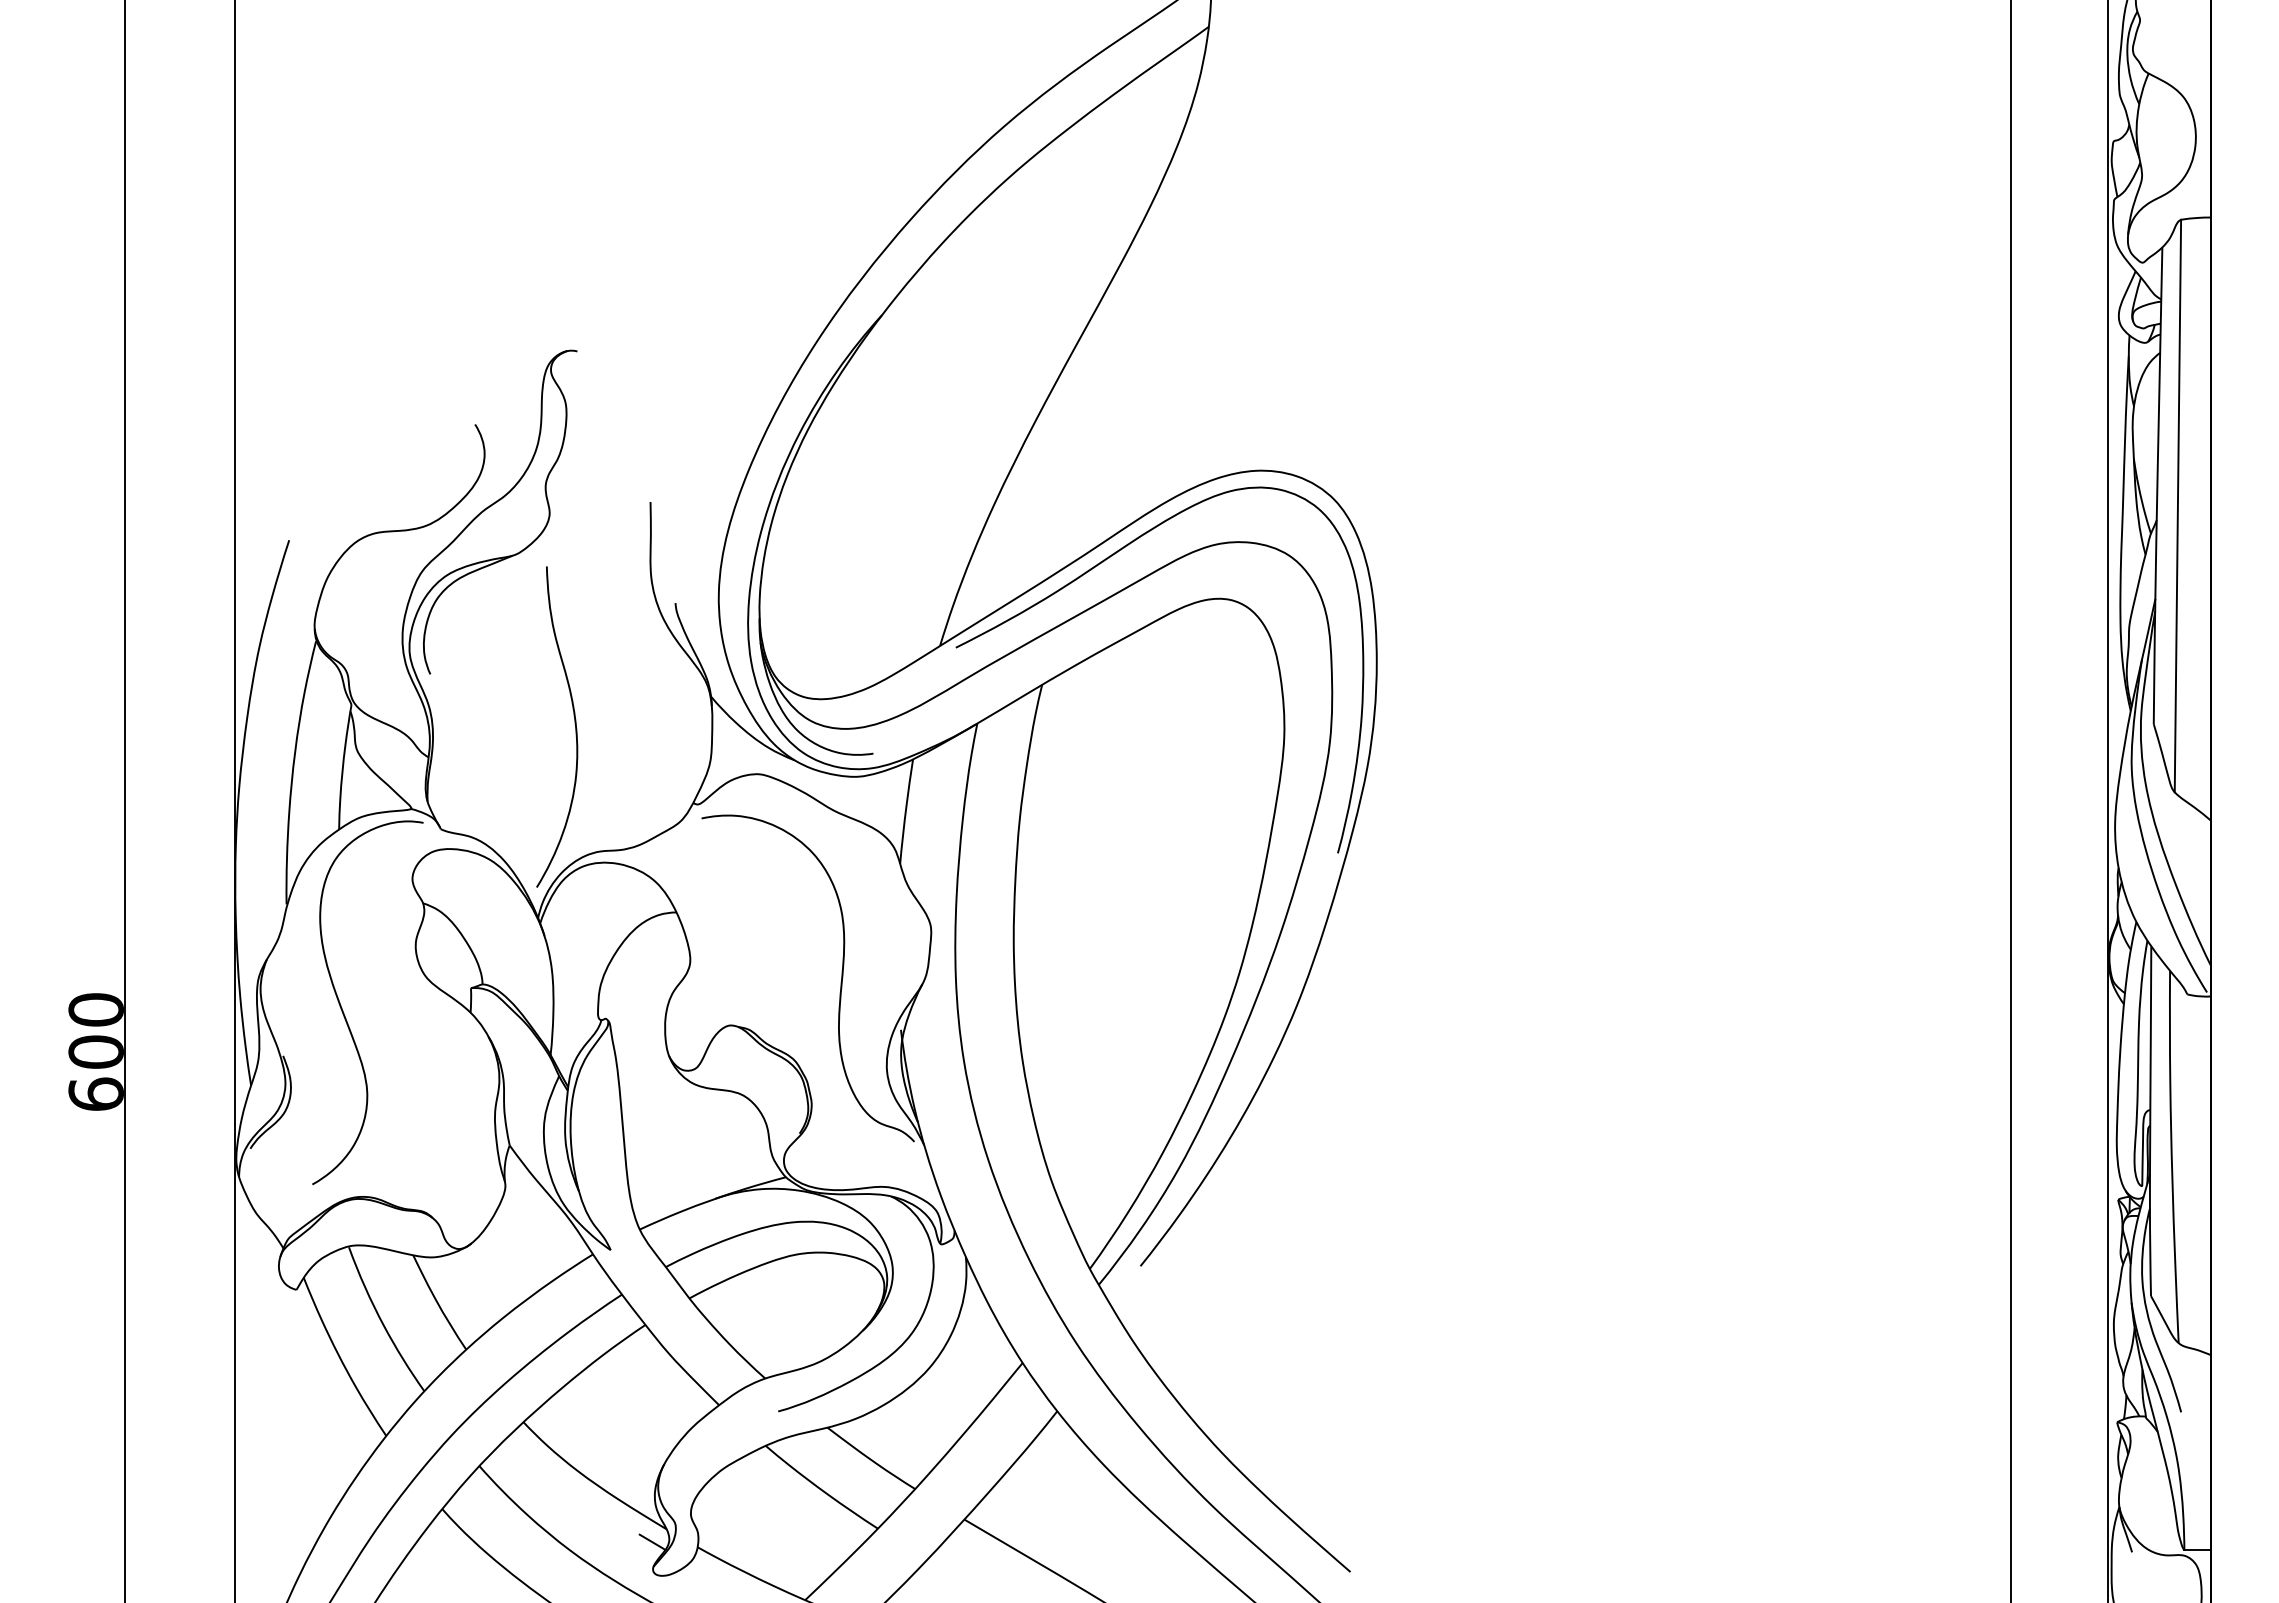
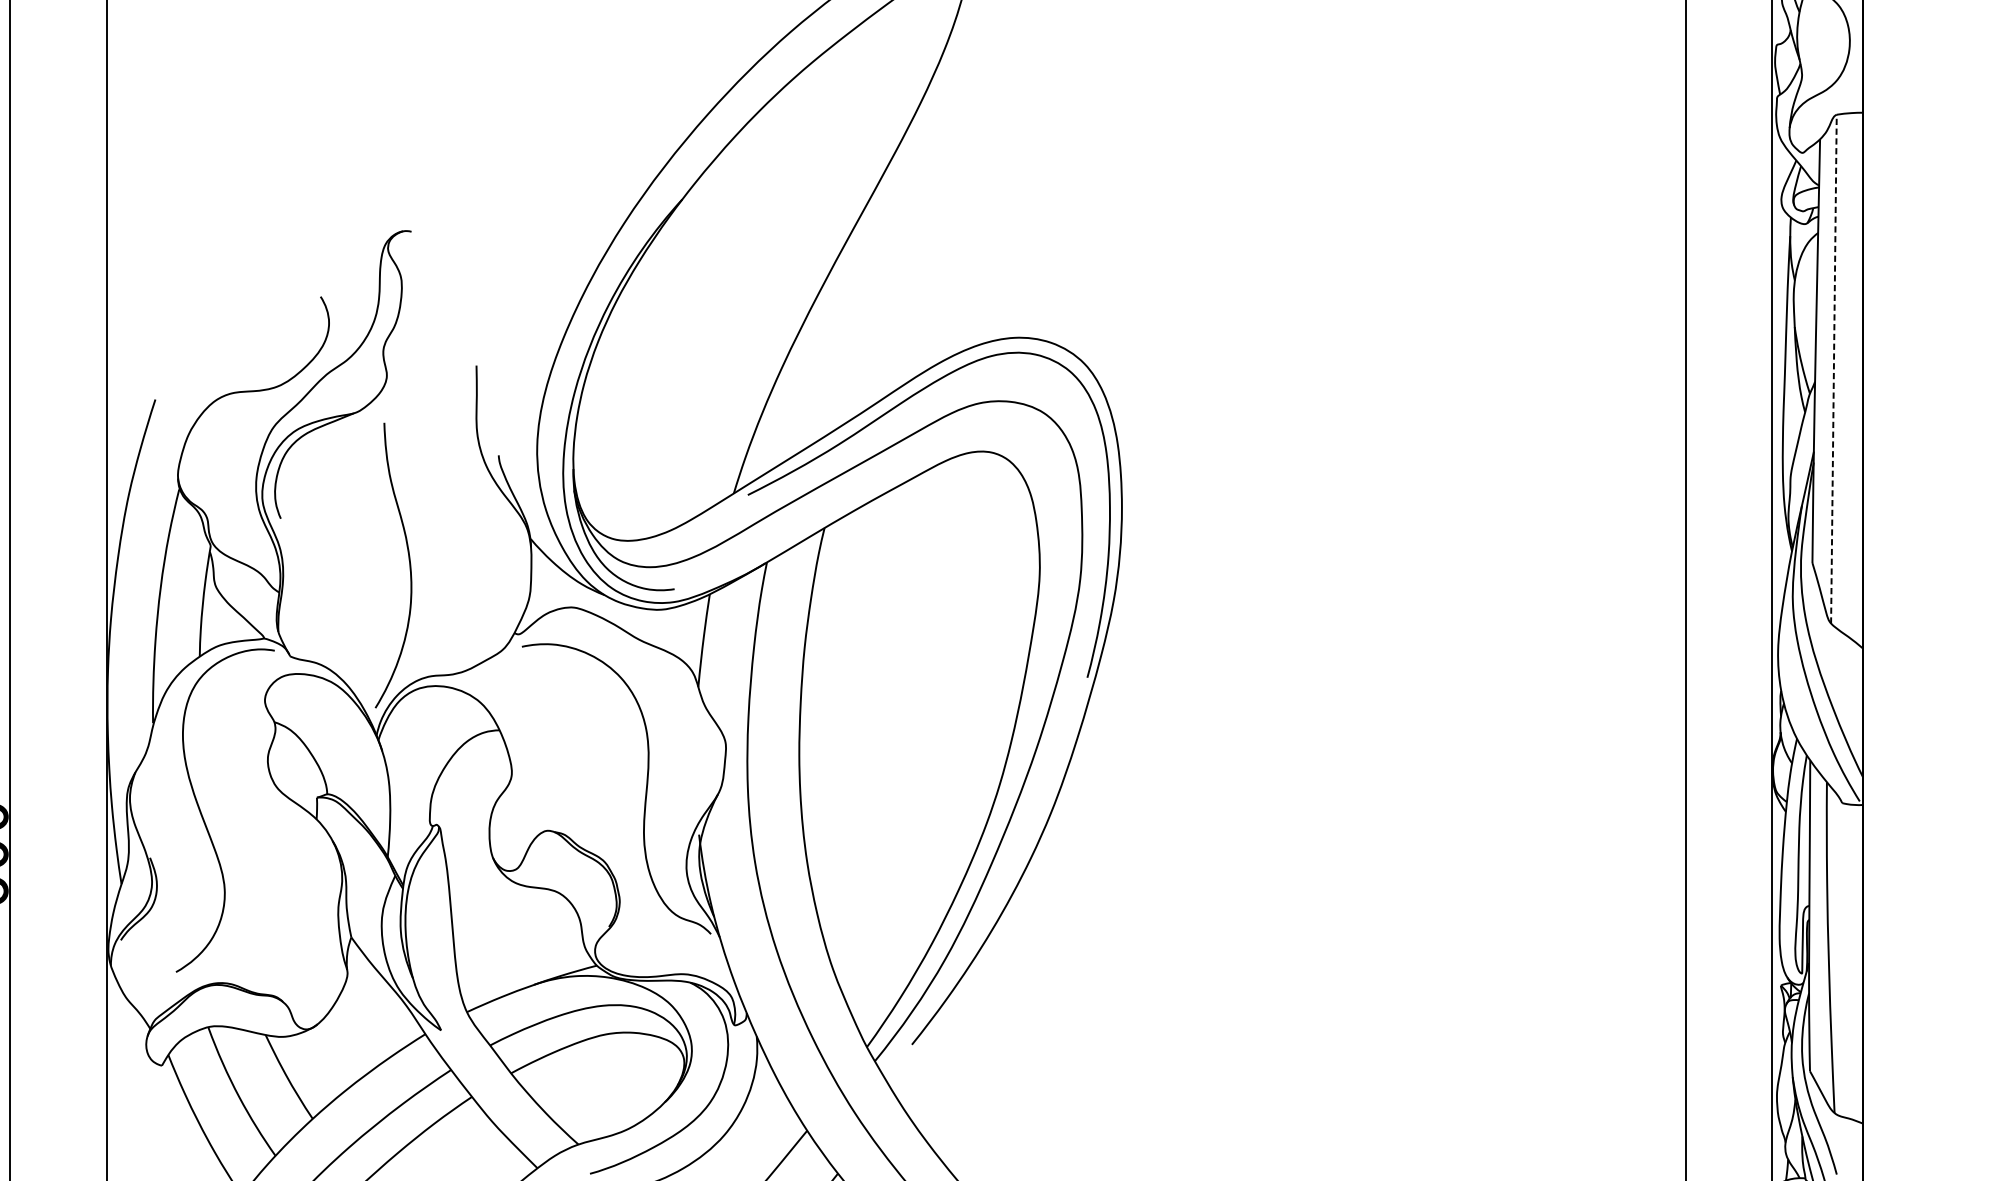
line: (2177, 505) -> (1833, 368), solid -> dashed

